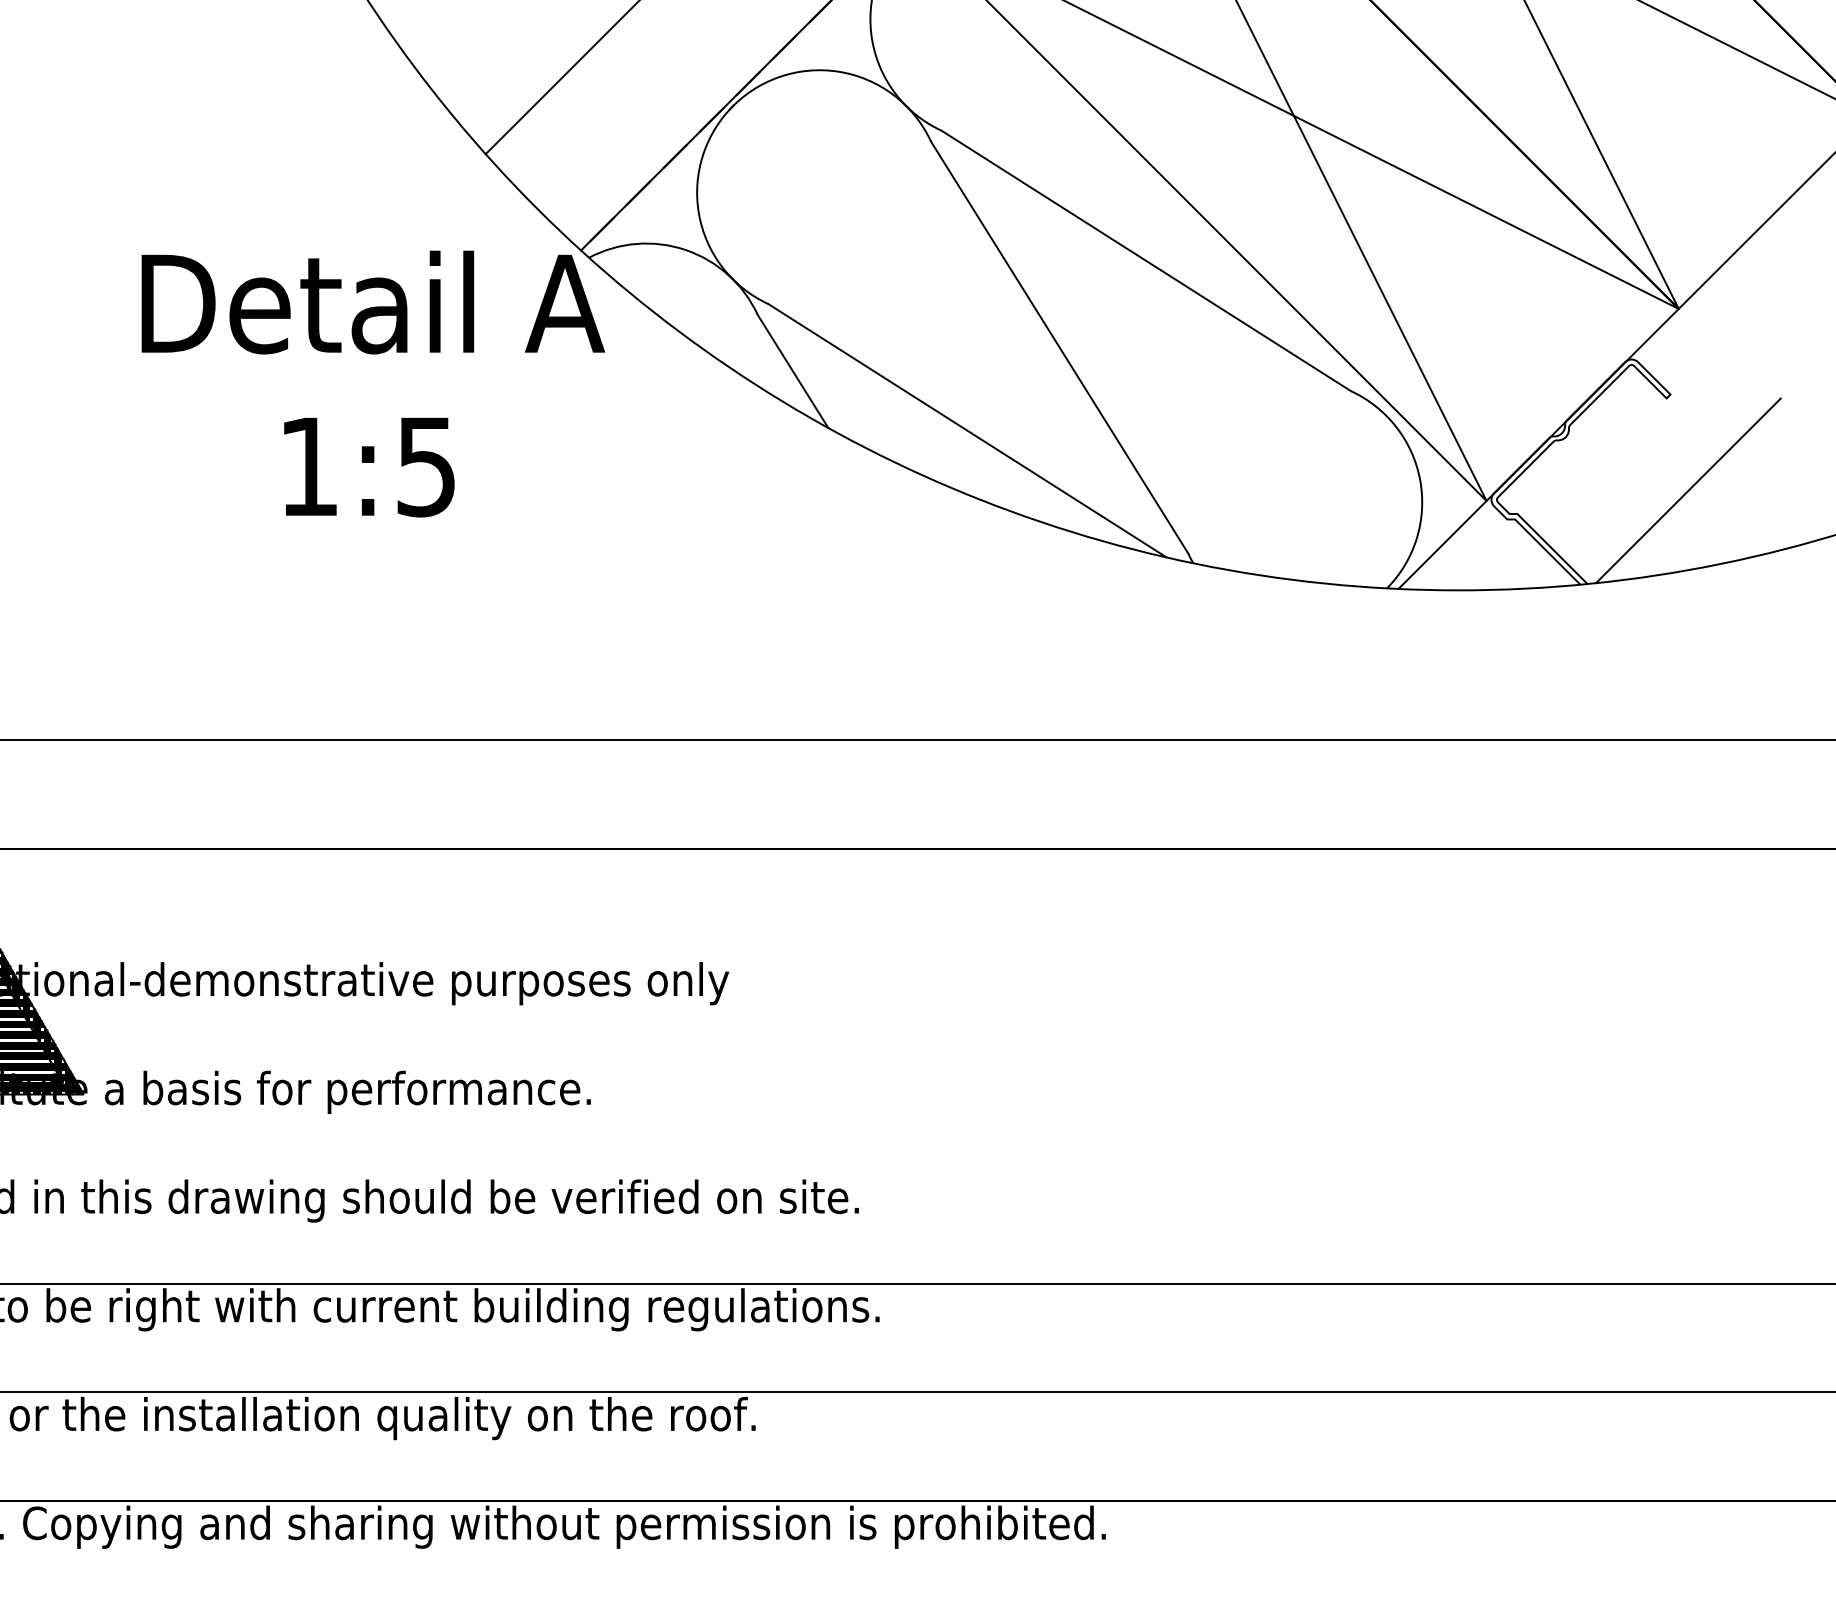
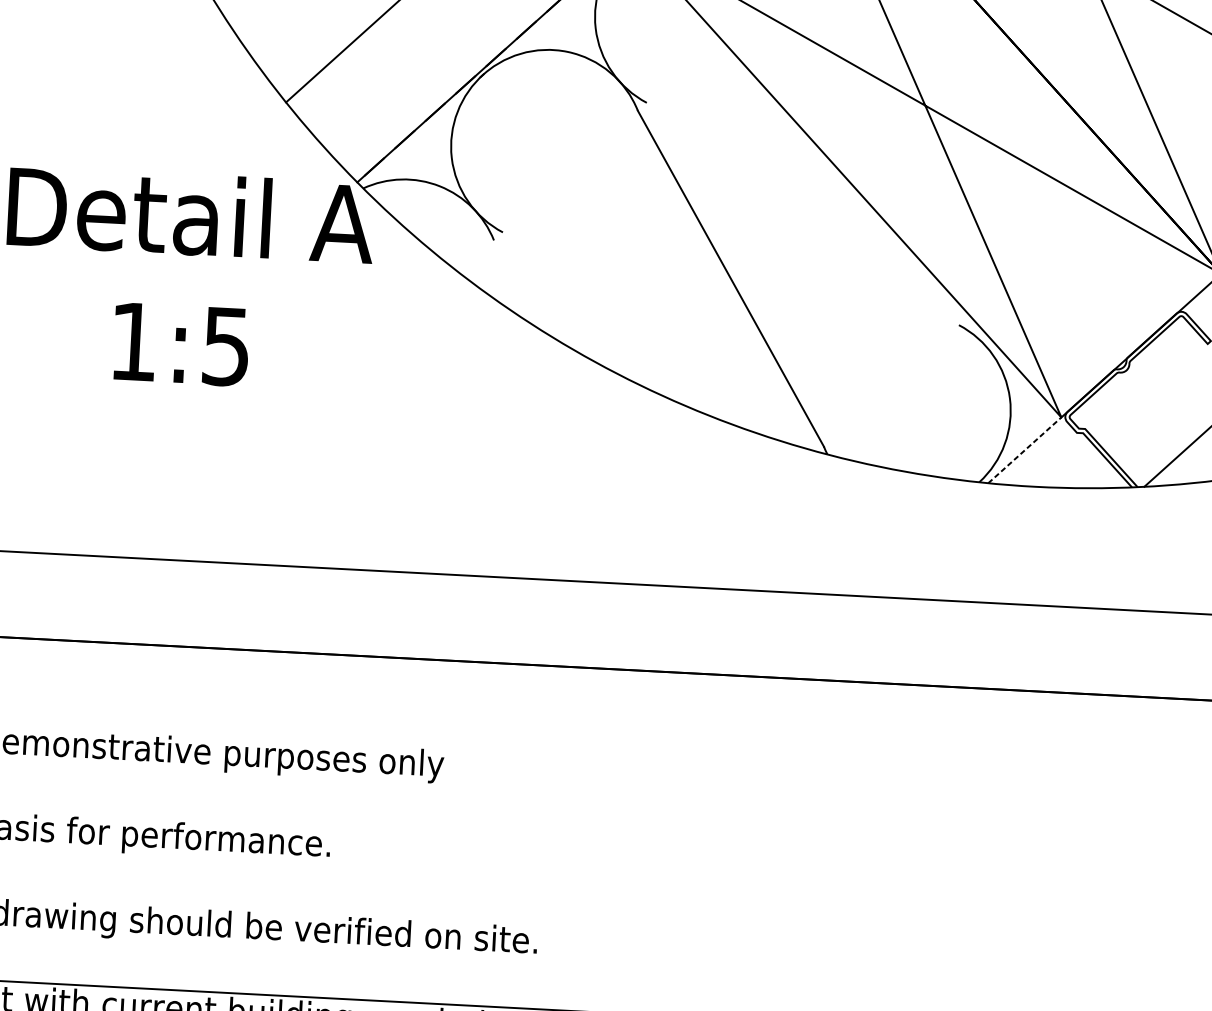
line: (1145, 260) -> (802, 213), removed
line: (792, 370) -> (519, 285), removed
line: (967, 430) -> (654, 340), removed
line: (1442, 544) -> (1024, 449), solid -> dashed

